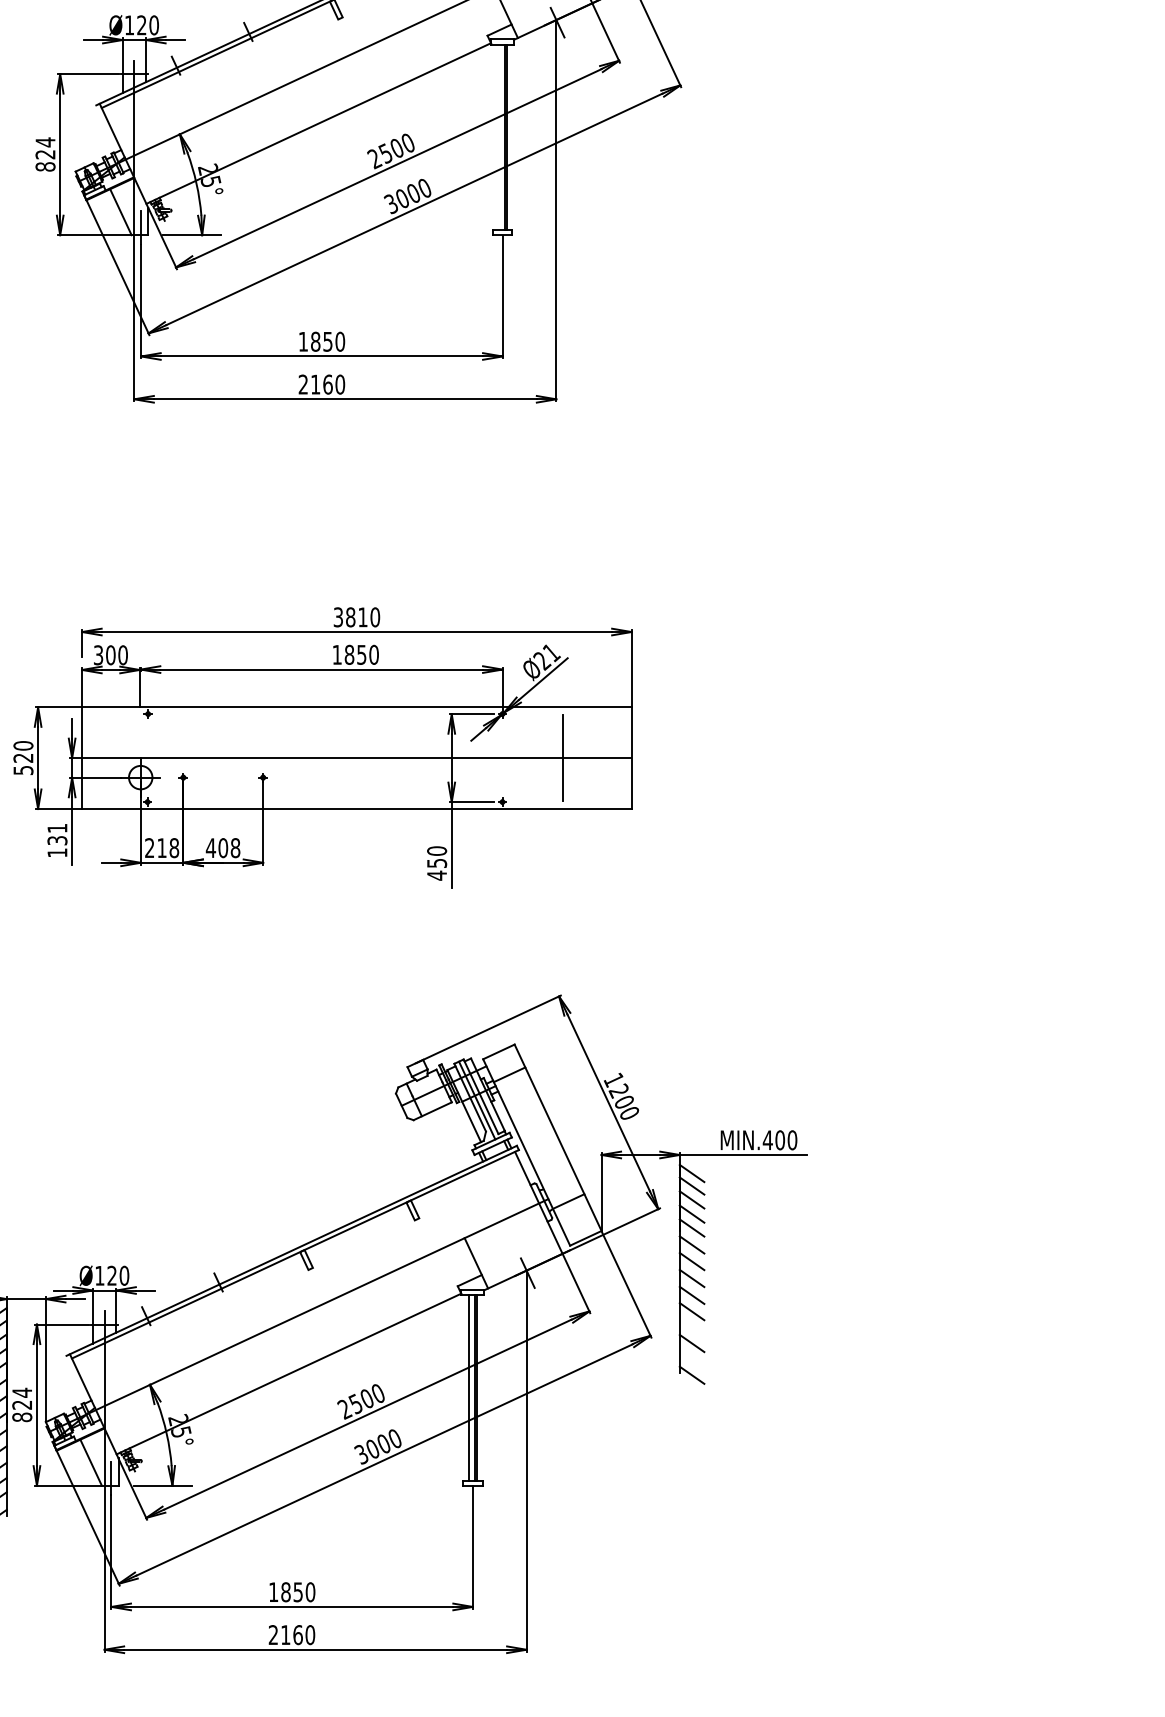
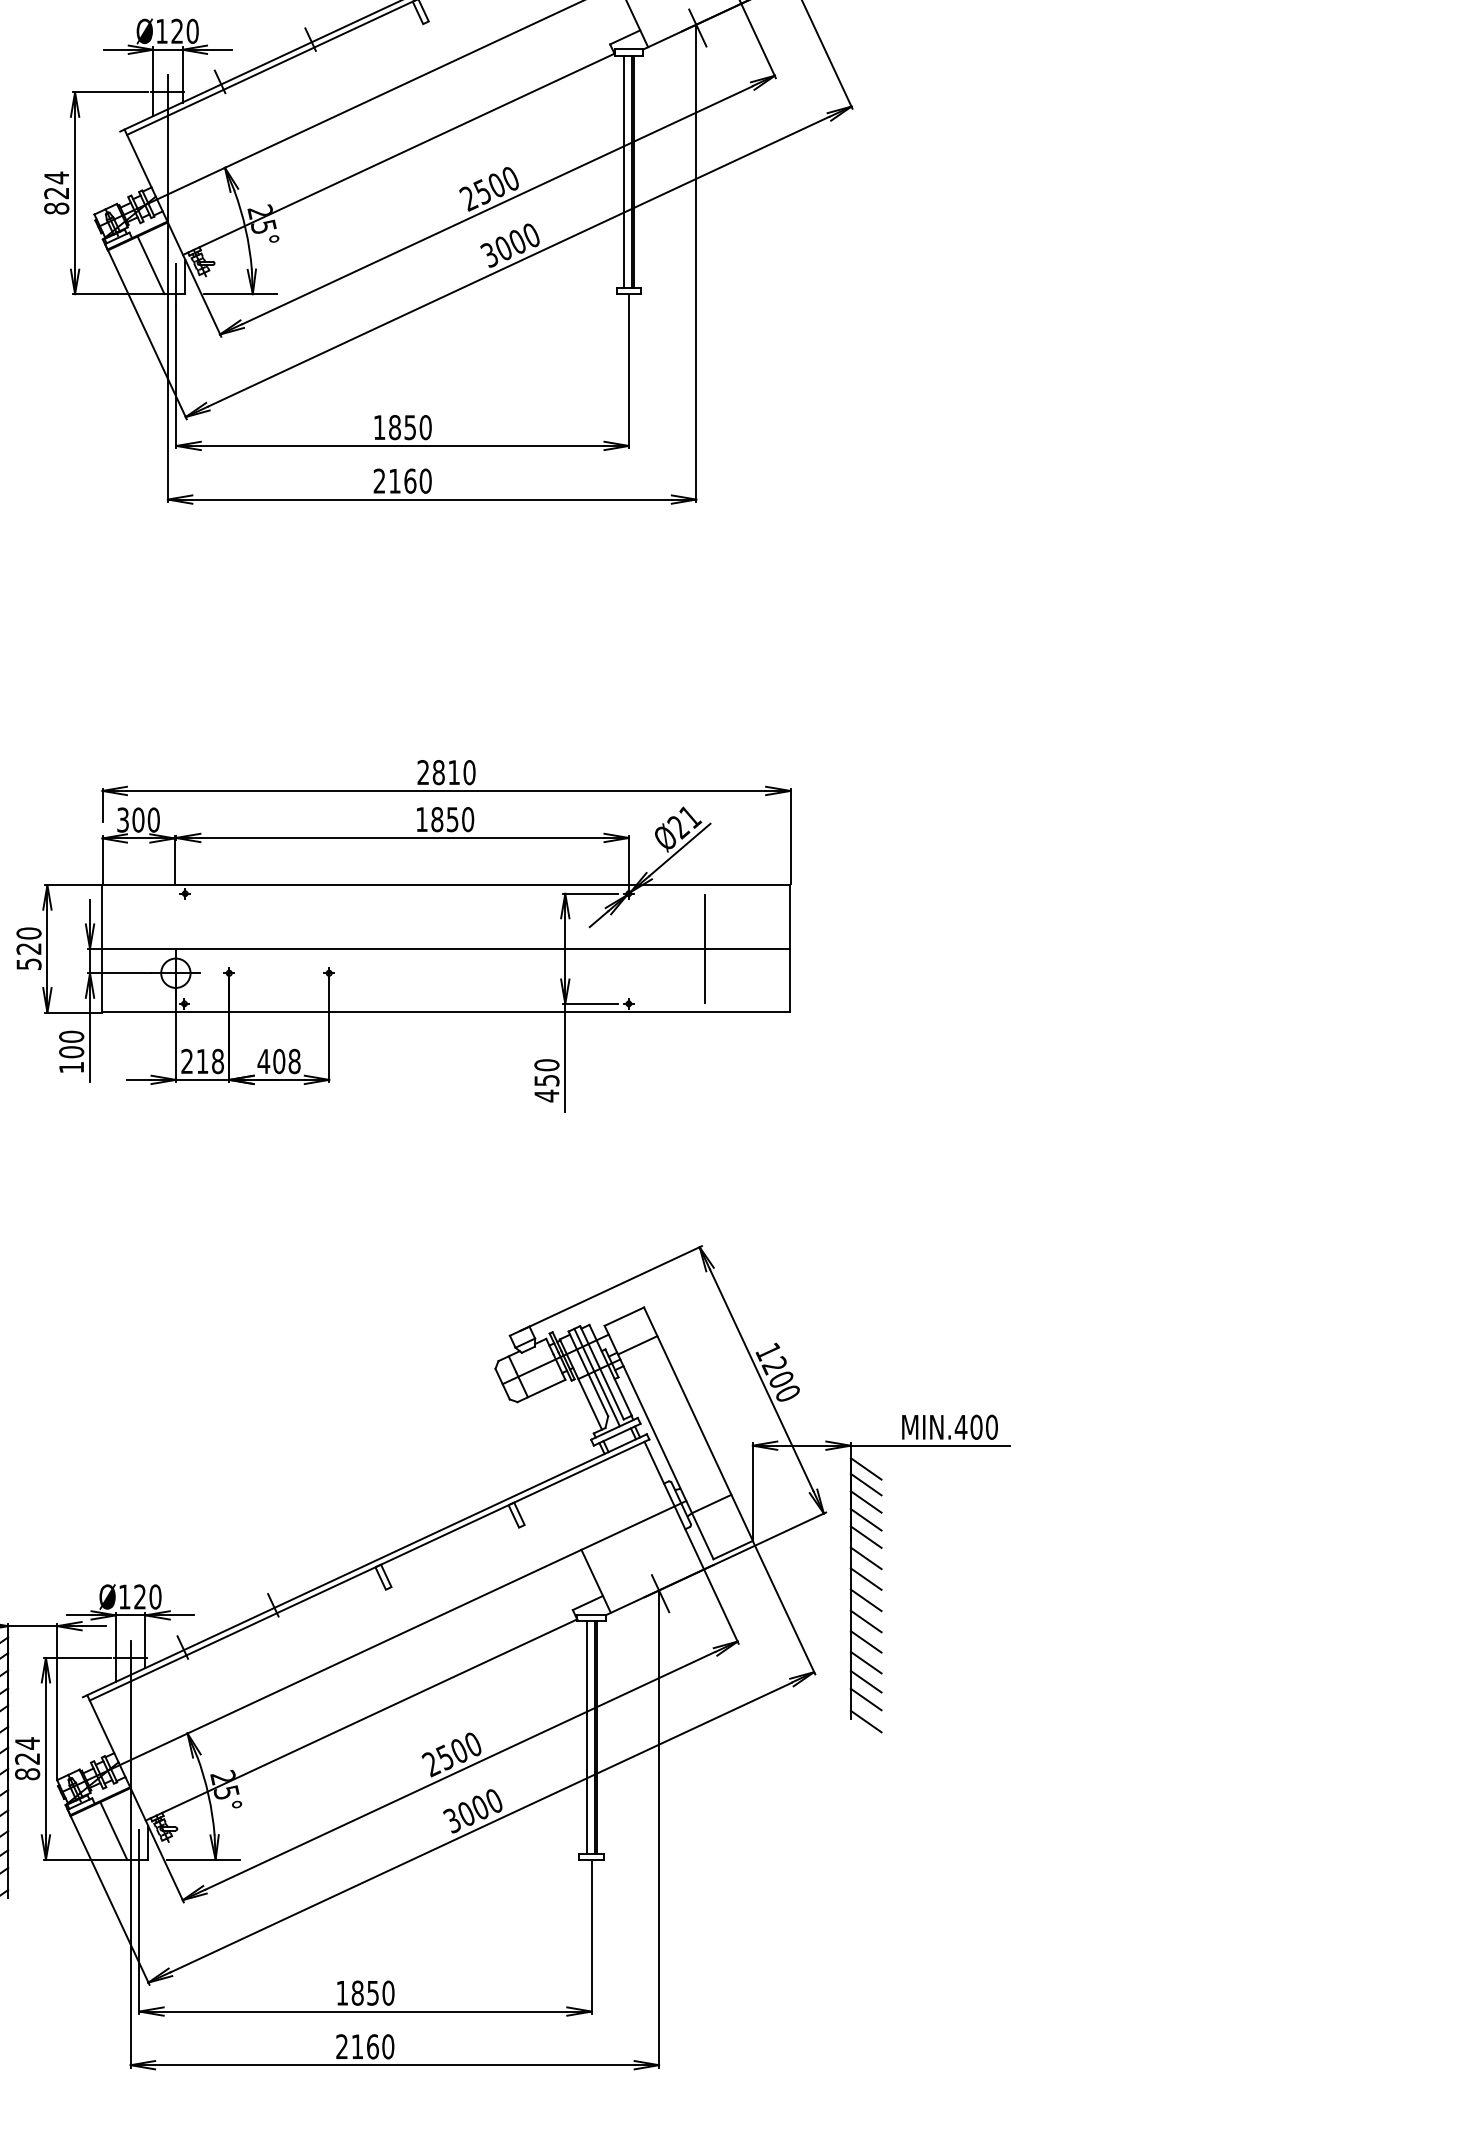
line: (499, 137) -> (624, 171), added
text: (338, 617) -> (423, 772), 3810 -> 2810
text: (57, 834) -> (71, 1044), 131 -> 100
line: (691, 1328) -> (865, 1662), added
line: (691, 1357) -> (865, 1699), added

